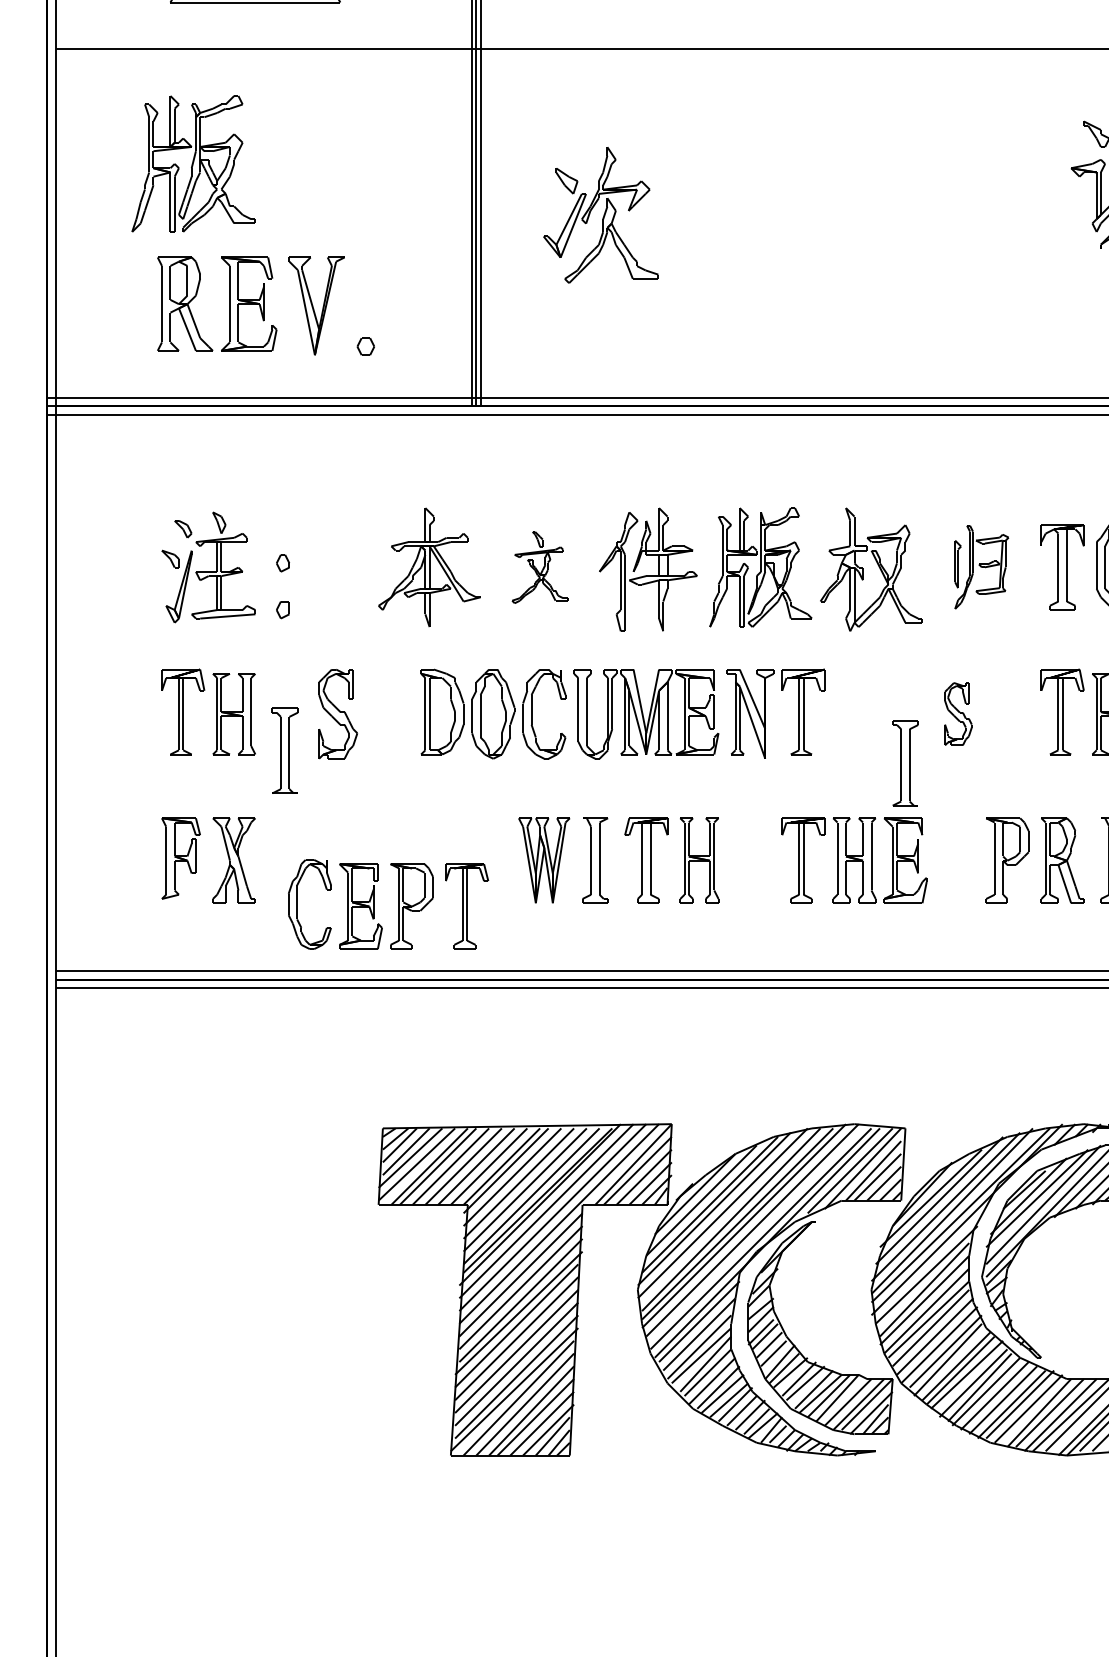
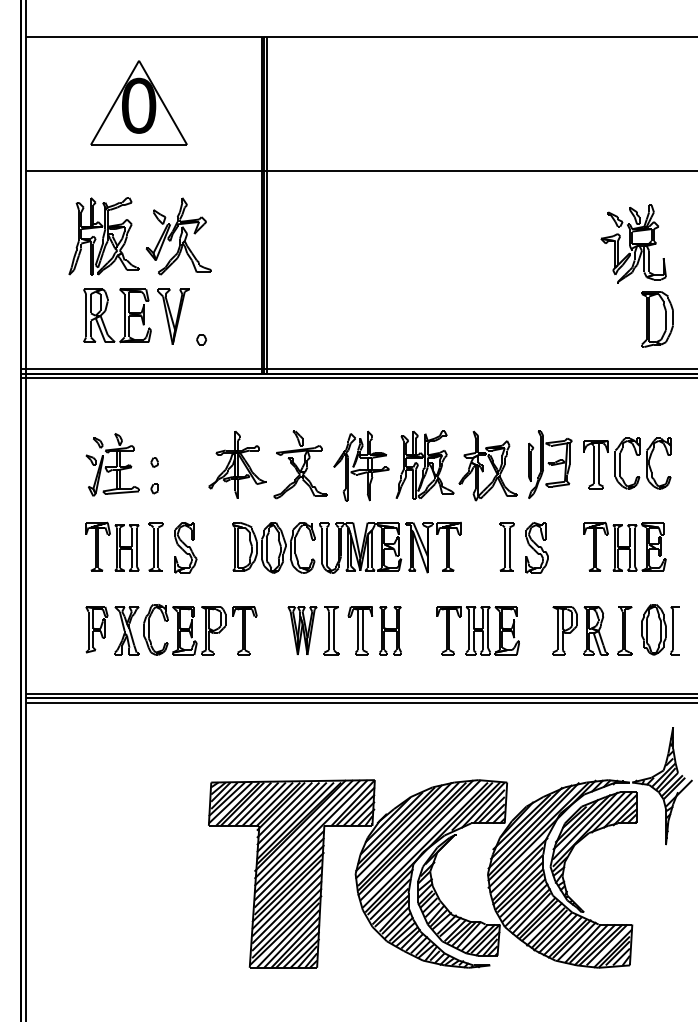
part: (600, 215) -> (178, 236), moved
part: (540, 566) -> (300, 464), size x1.67
part: (981, 566) -> (550, 464), size x1.43
part: (957, 713) -> (536, 547), size x1.43
part: (284, 750) -> (155, 546), moved
part: (904, 762) -> (506, 546), moved
part: (388, 904) -> (200, 629), moved

